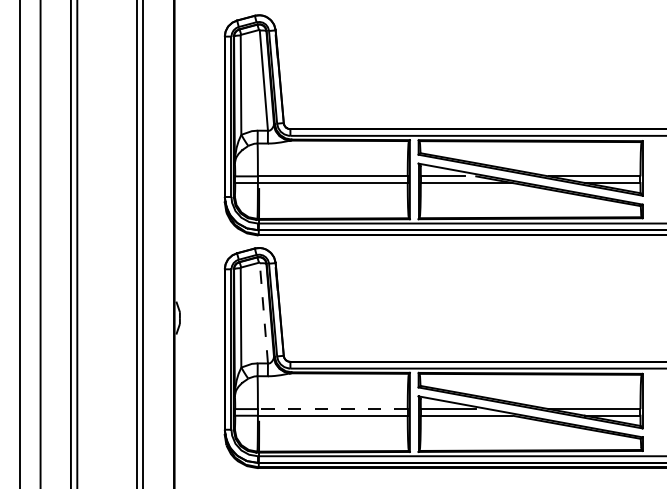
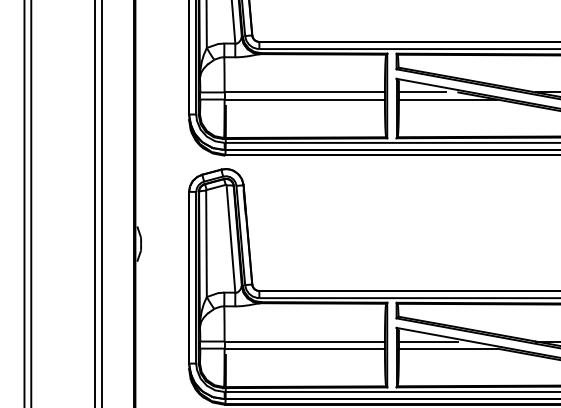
line: (263, 312) -> (230, 238), dashed -> solid
line: (332, 409) -> (304, 341), dashed -> solid

